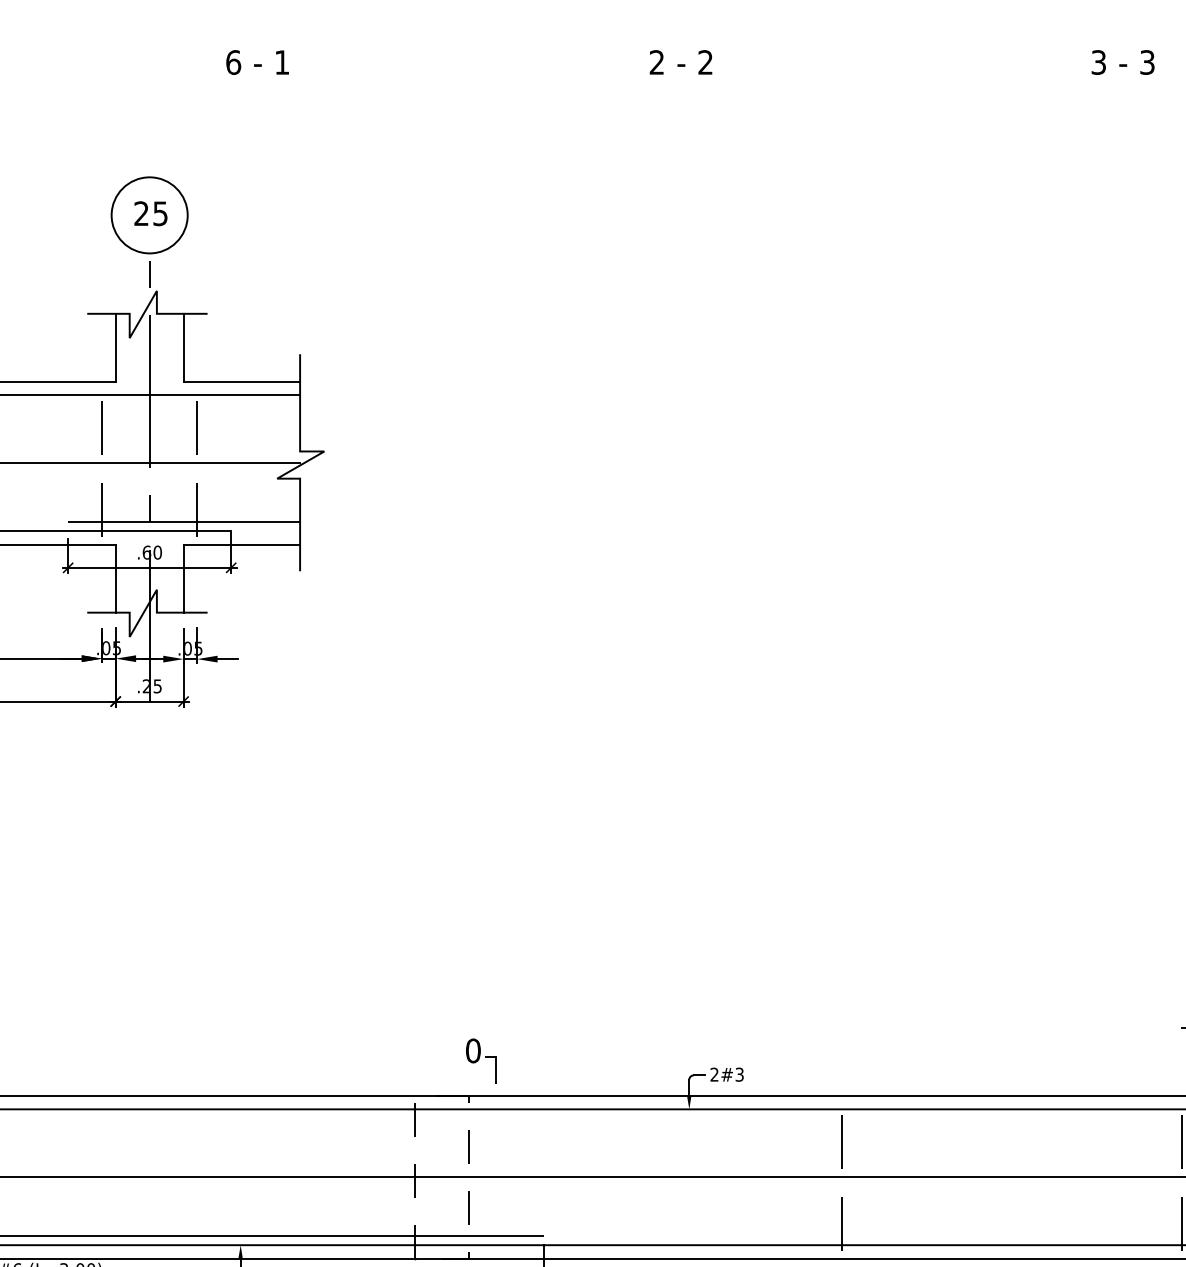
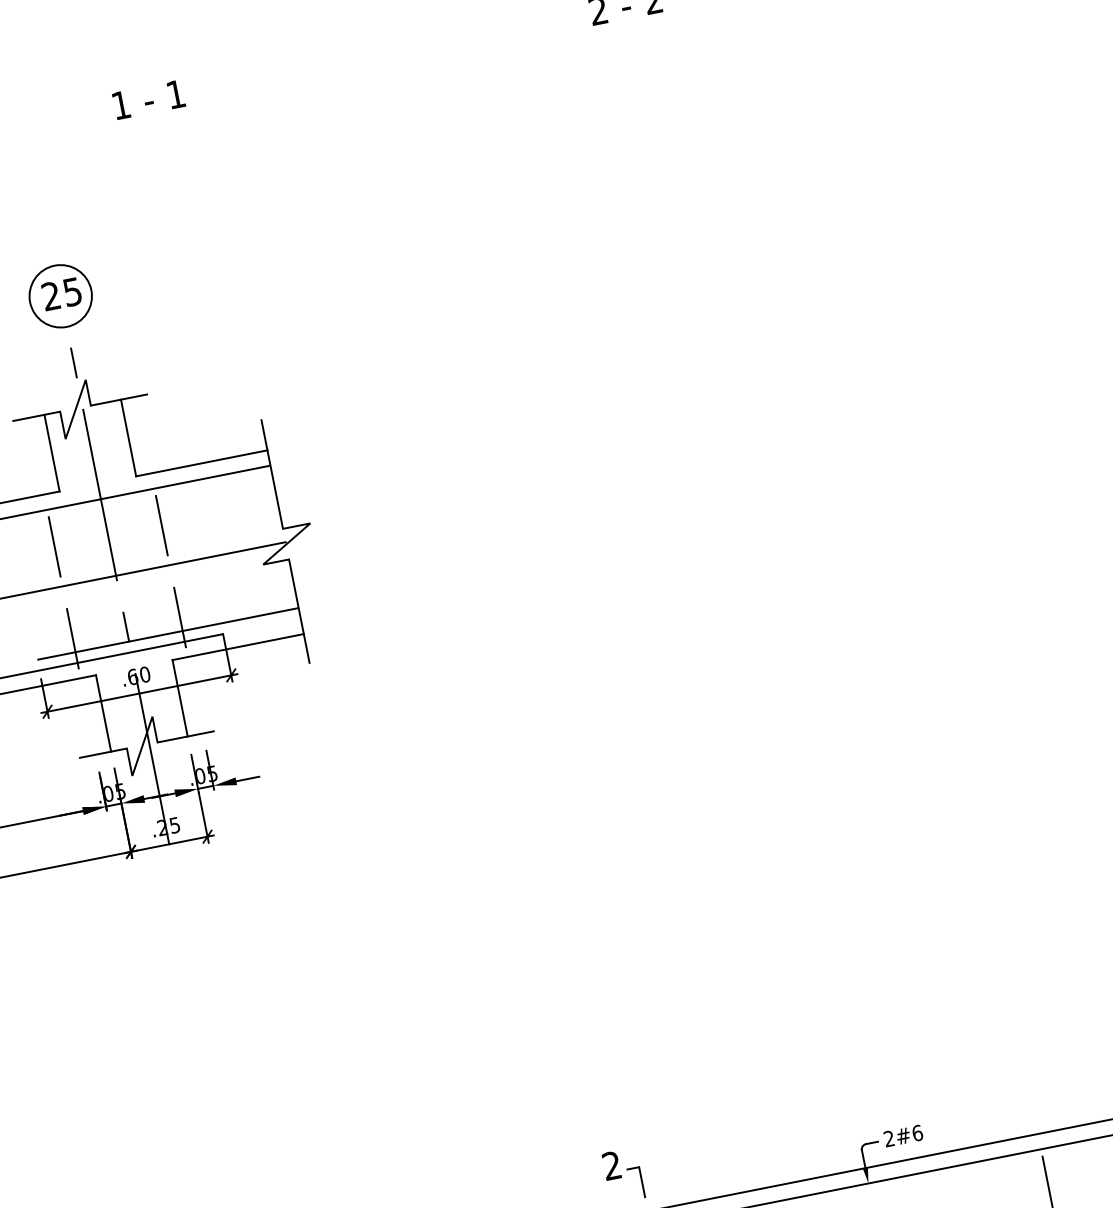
text: (233, 62) -> (121, 105), 6 -> 1
circle: (149, 215) -> (60, 296), size x0.71
text: (473, 1050) -> (612, 1165), 0 -> 2
text: (739, 1074) -> (917, 1132), 2#3 -> 2#6

